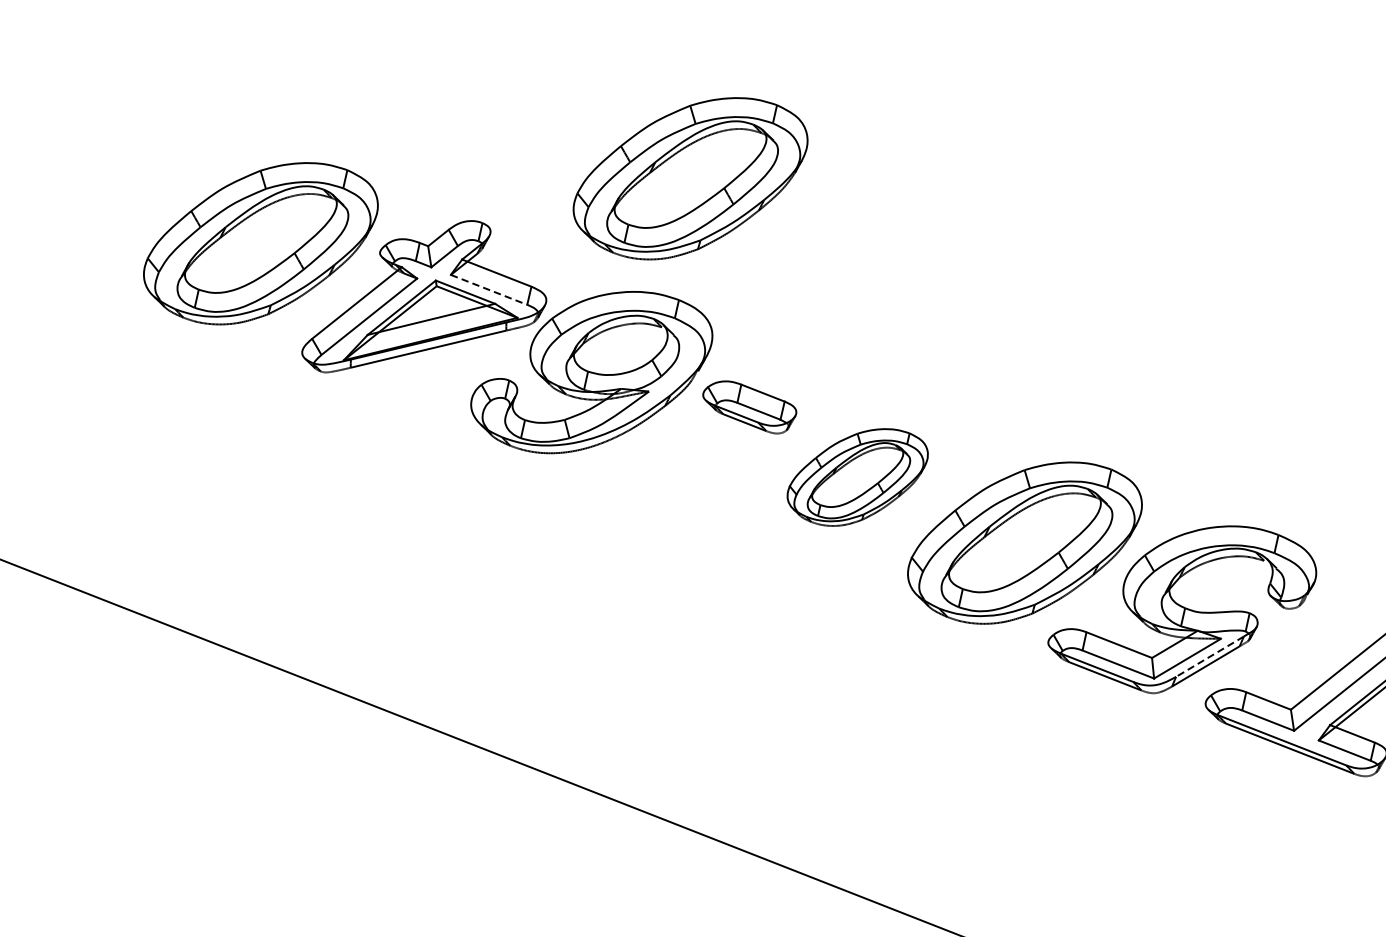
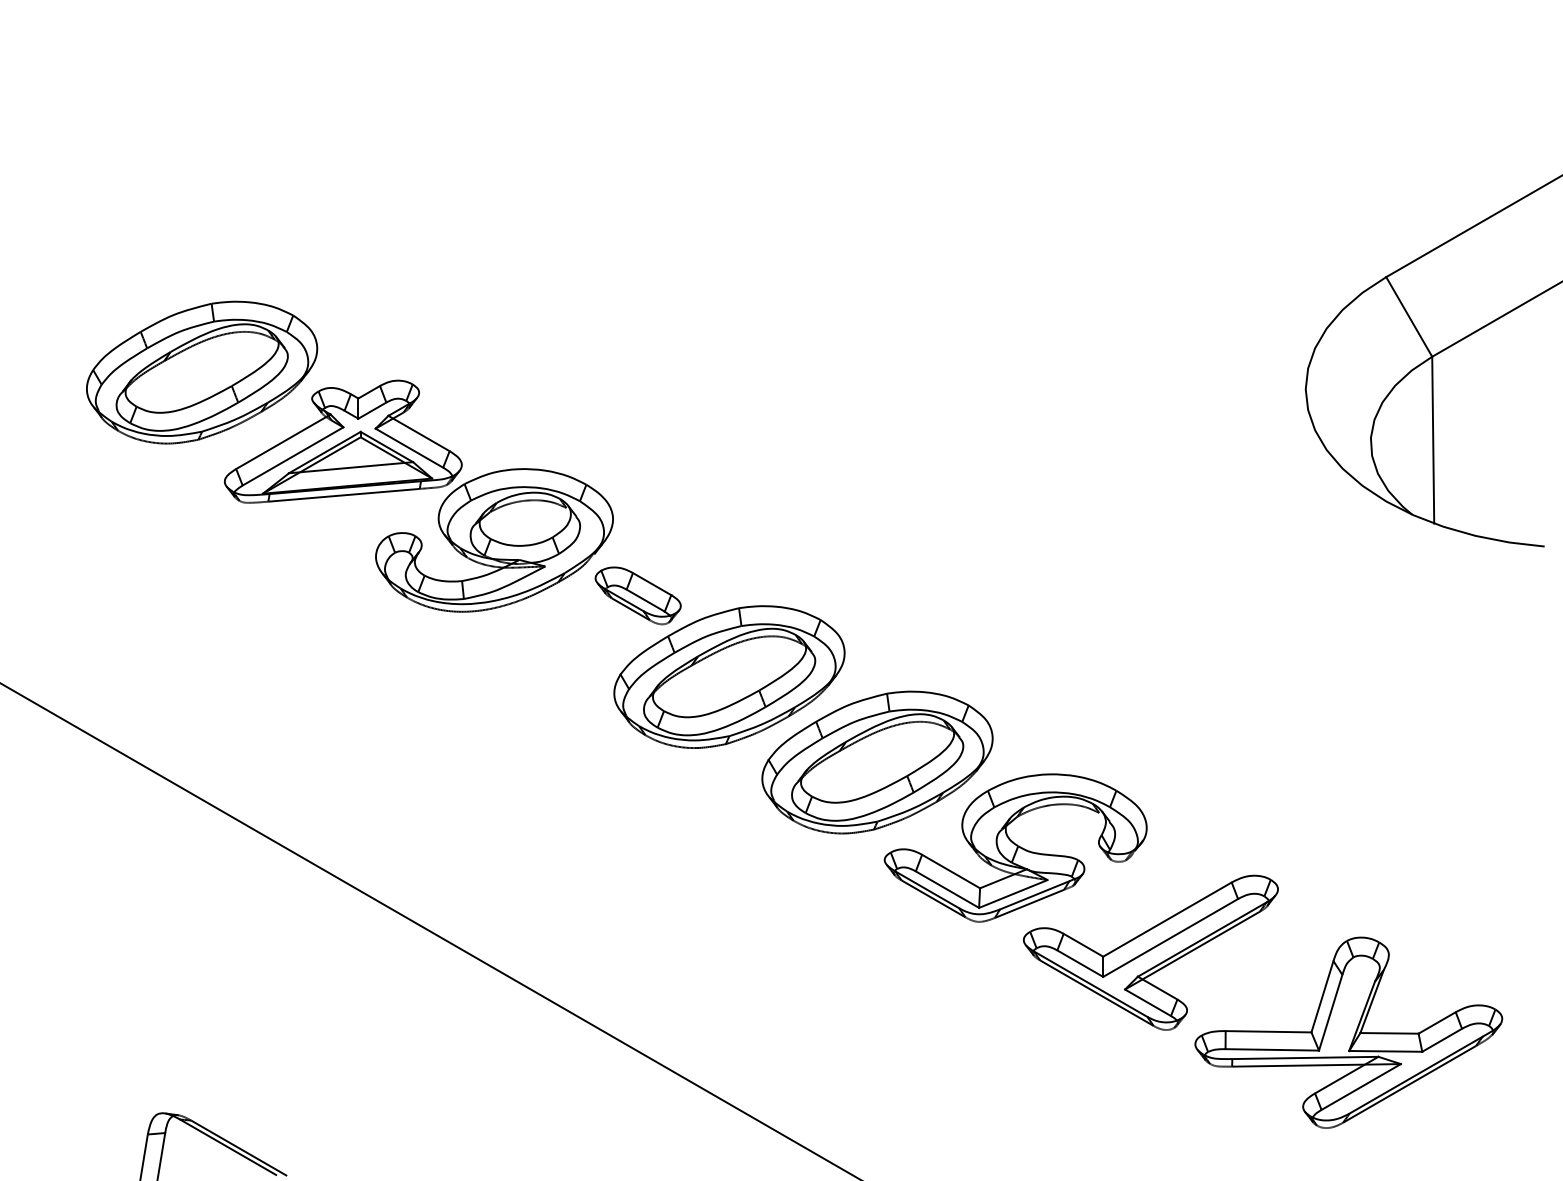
part: (691, 178) -> (615, 372), removed
line: (489, 290) -> (409, 448), dashed -> solid
part: (858, 477) -> (729, 676), size x1.67
line: (1209, 656) -> (1034, 895), dashed -> solid

